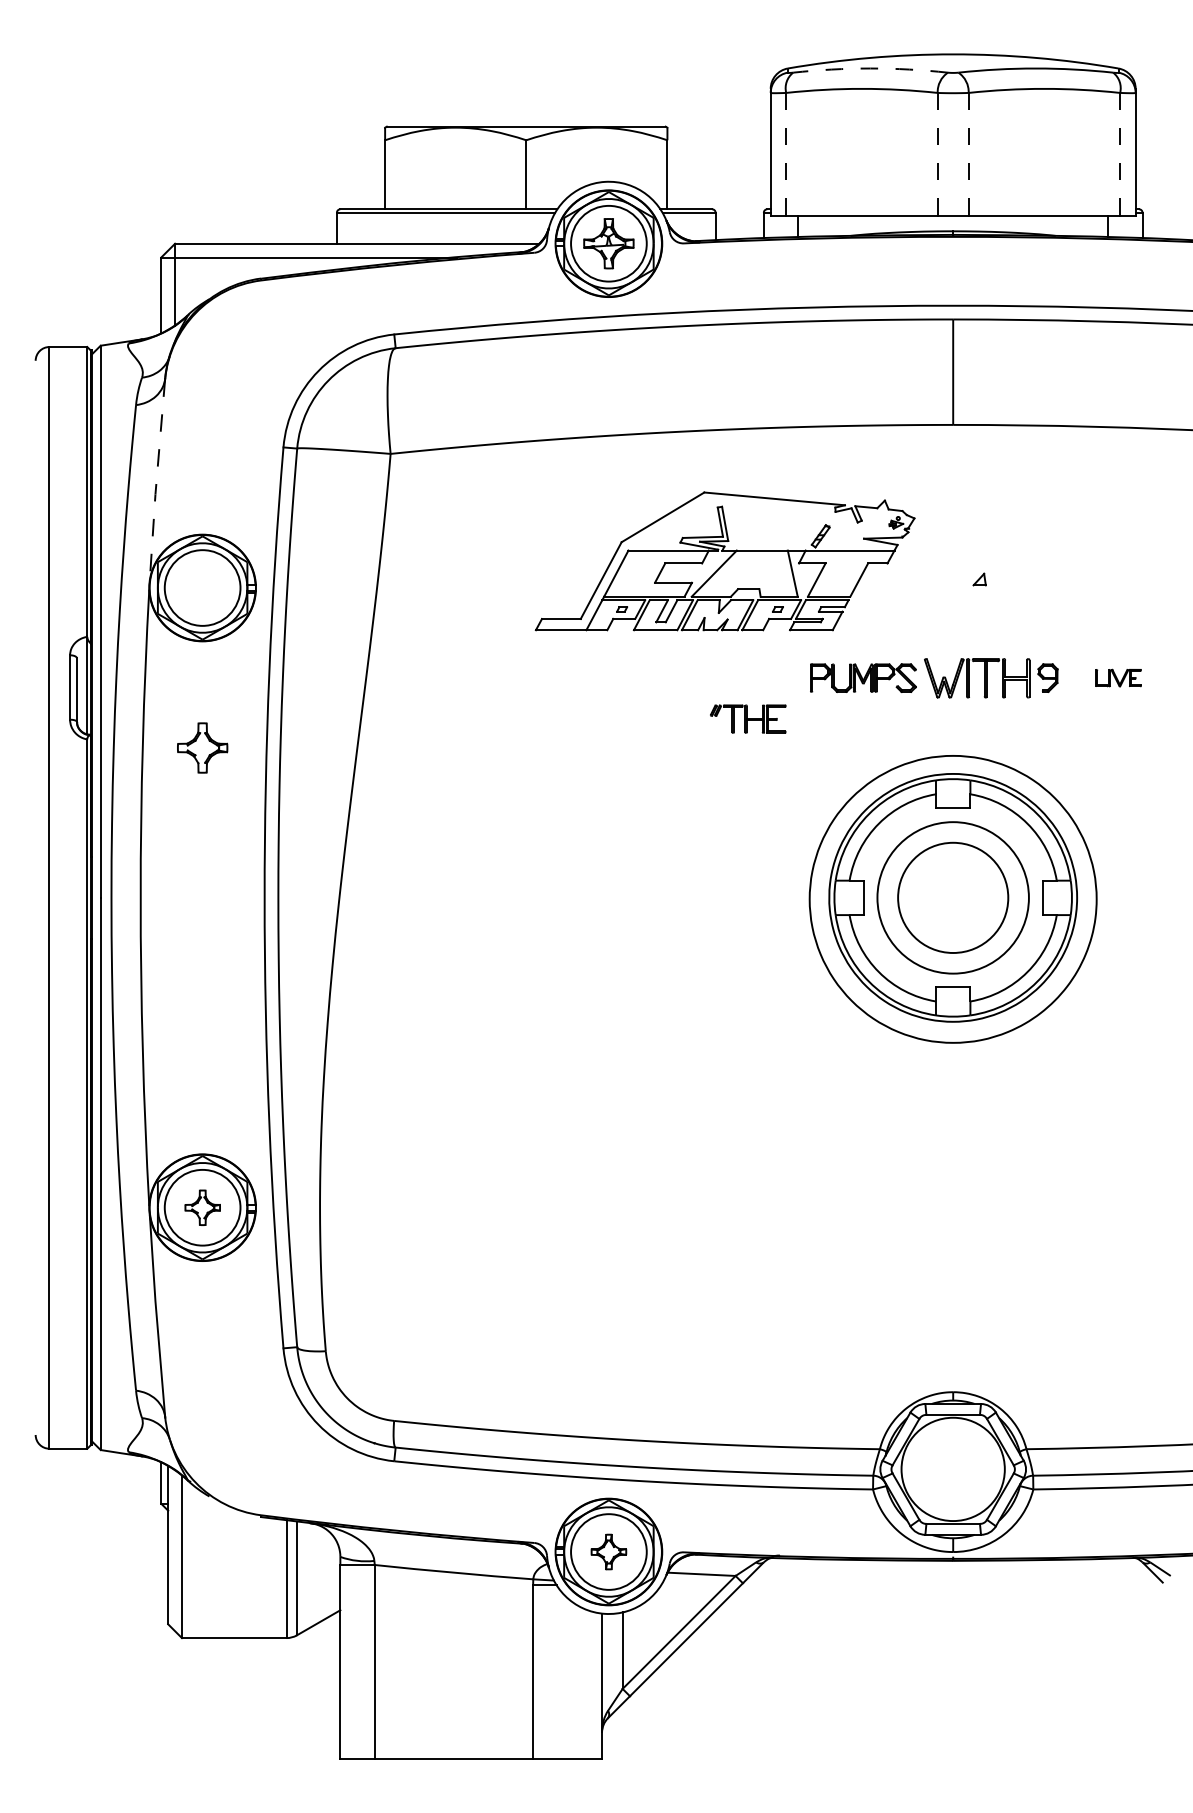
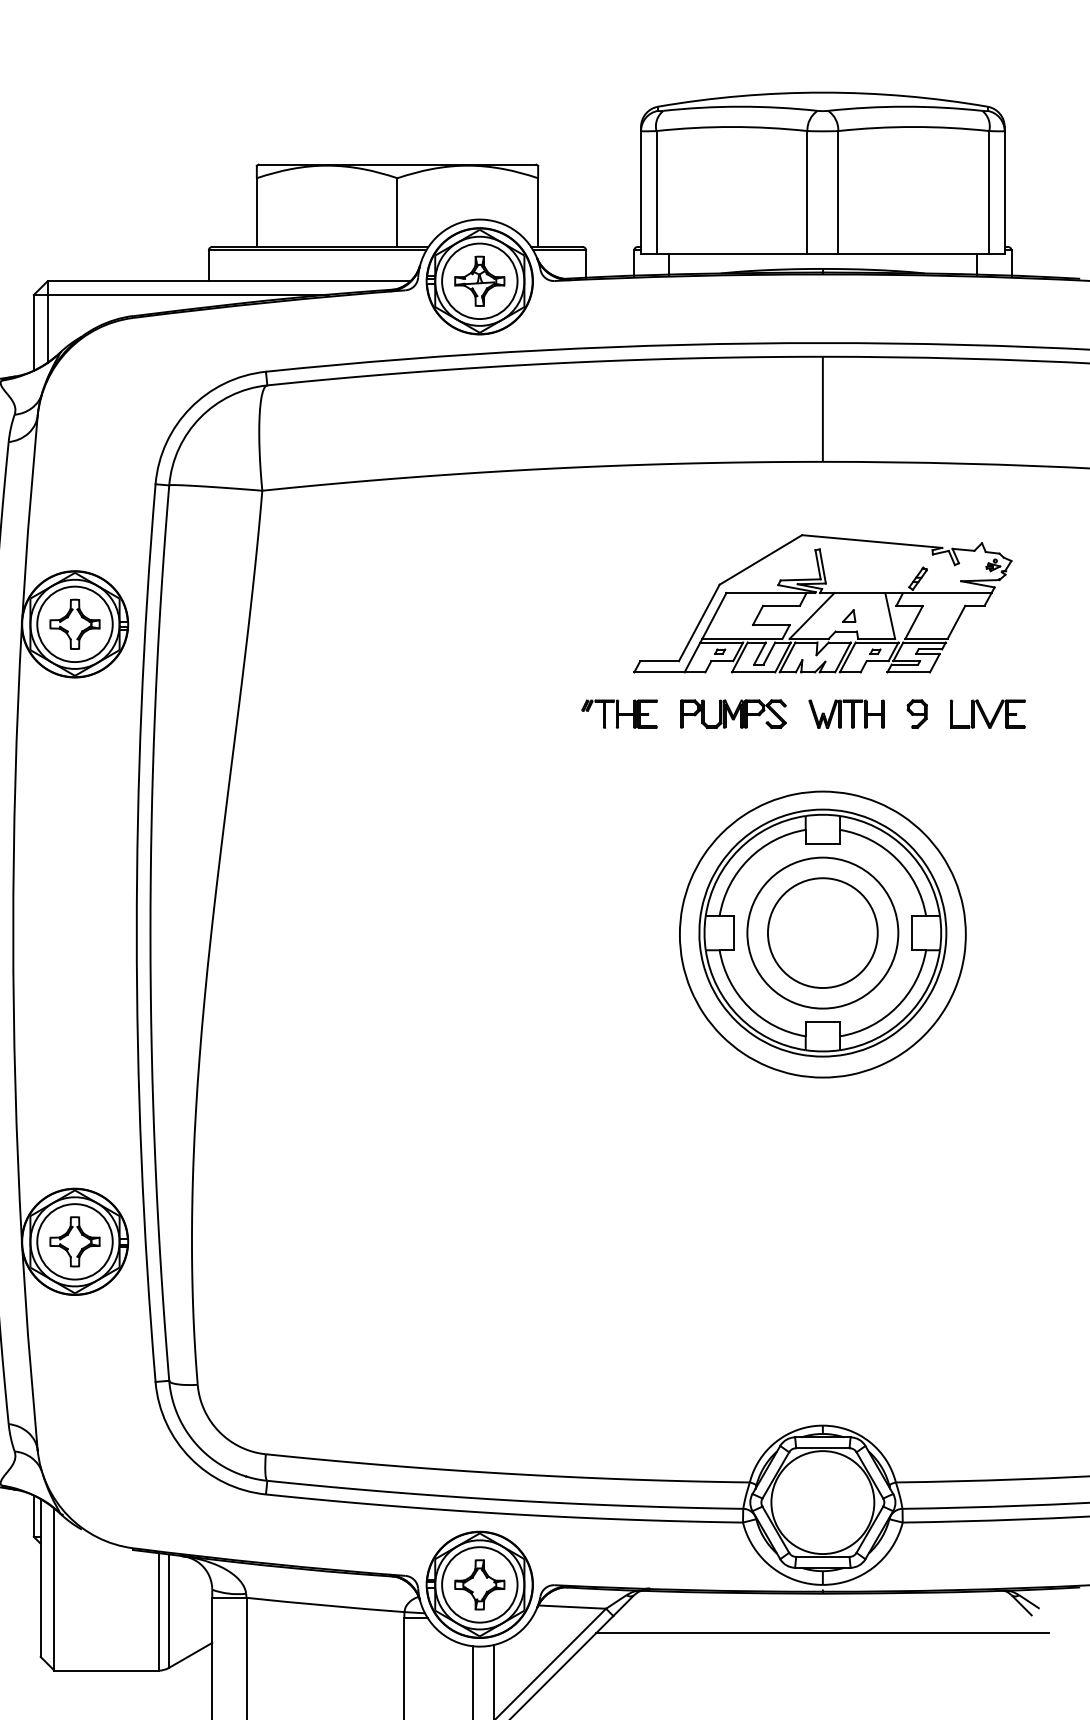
arc: (870, 68) -> (740, 106), dashed -> solid
line: (786, 154) -> (656, 192), dashed -> solid
line: (937, 154) -> (807, 192), dashed -> solid
line: (968, 154) -> (838, 192), dashed -> solid
line: (1120, 154) -> (989, 192), dashed -> solid
line: (156, 480) -> (29, 517), dashed -> solid
part: (724, 561) -> (822, 603), moved
part: (976, 677) -> (846, 713), size x0.71
part: (1118, 677) -> (987, 713), size x1.67
part: (748, 718) -> (619, 713), moved
part: (202, 747) -> (74, 623), moved
part: (202, 1207) -> (74, 1241), size x1.43
part: (608, 1551) -> (479, 1584), size x1.43
line: (952, 1600) -> (822, 1633), added

